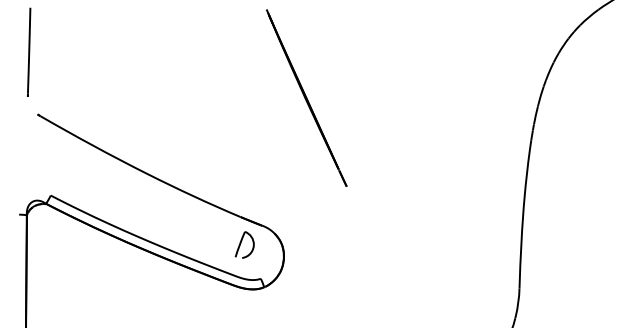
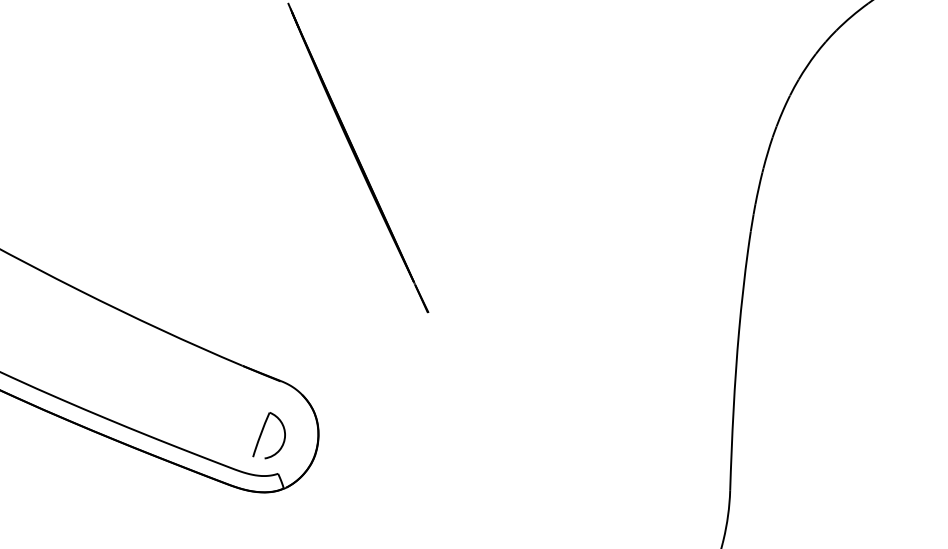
part: (244, 244) -> (268, 434), moved

